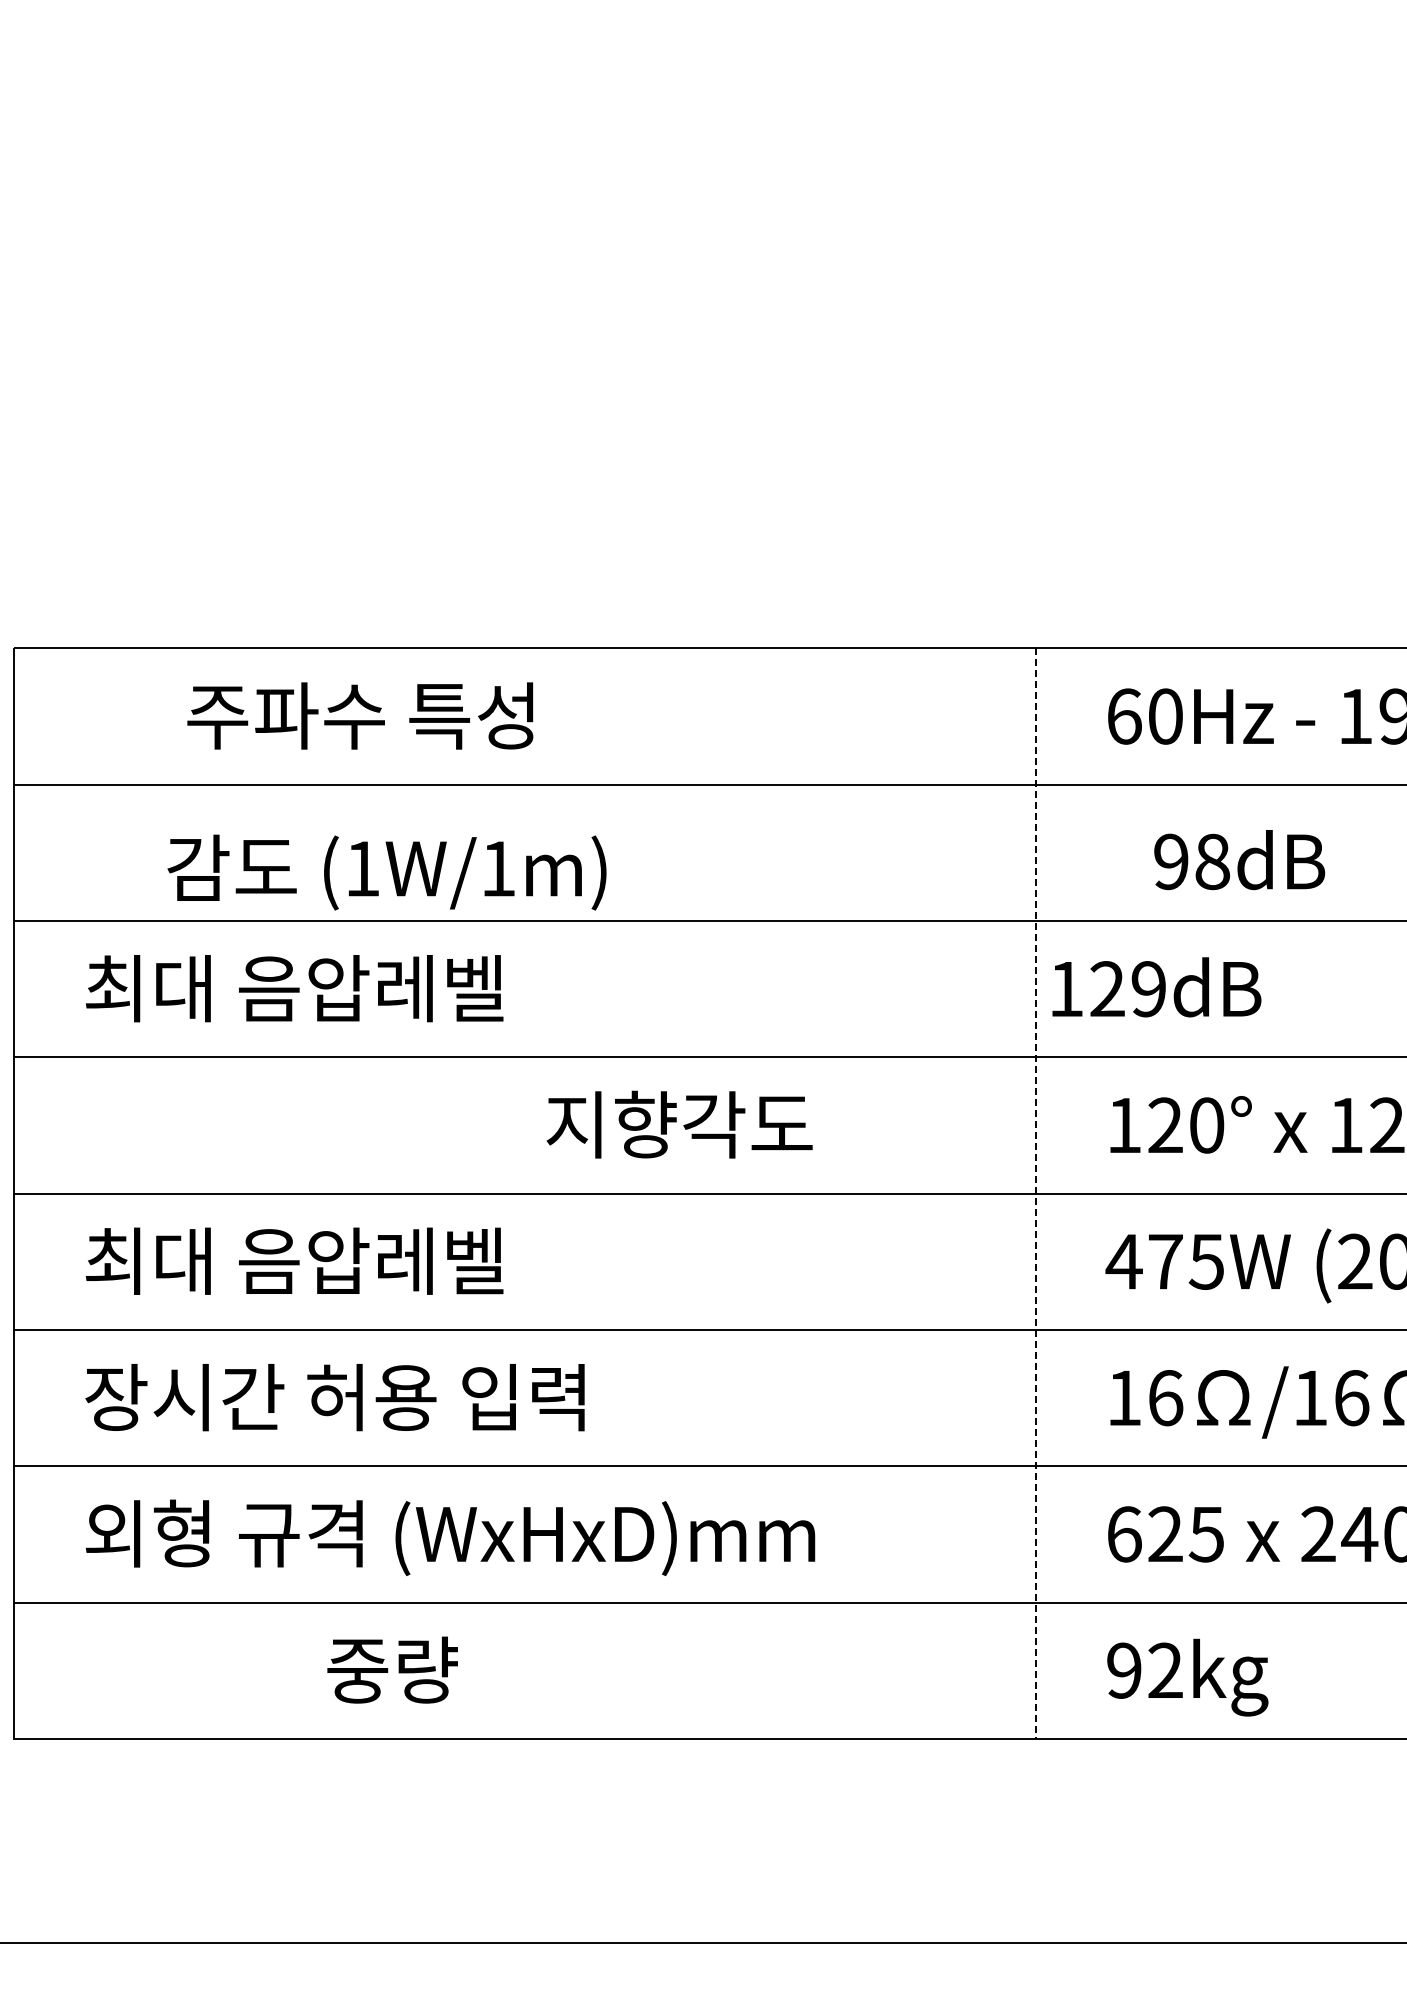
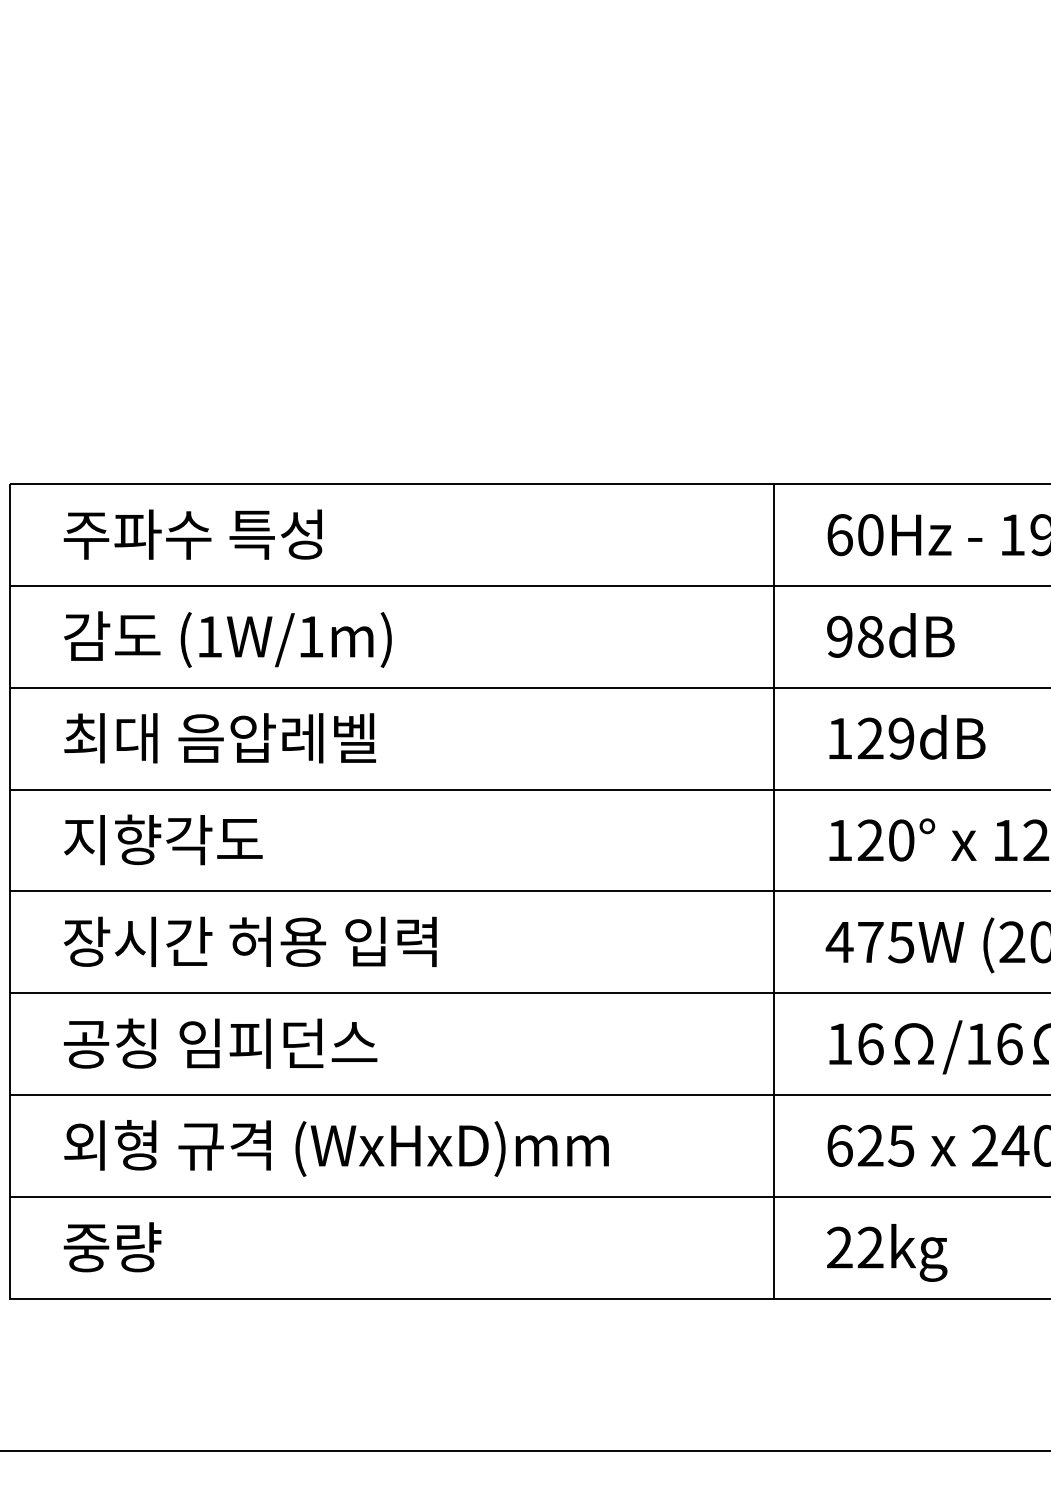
text: (360, 715) -> (193, 534), moved
text: (1239, 860) -> (890, 635), moved
text: (386, 872) -> (227, 639), moved
text: (1156, 987) -> (907, 737), moved
text: (679, 1124) -> (163, 839), moved
line: (1035, 1194) -> (773, 892), dashed -> solid
text: (334, 1260) -> (249, 941), 최대 음압레벨 -> 장시간 허용 입력
text: (334, 1397) -> (249, 1043), 장시간 허용 입력 -> 공칭 임피던스
text: (392, 1669) -> (112, 1246), moved
text: (1124, 1670) -> (839, 1247), 92kg -> 22kg

